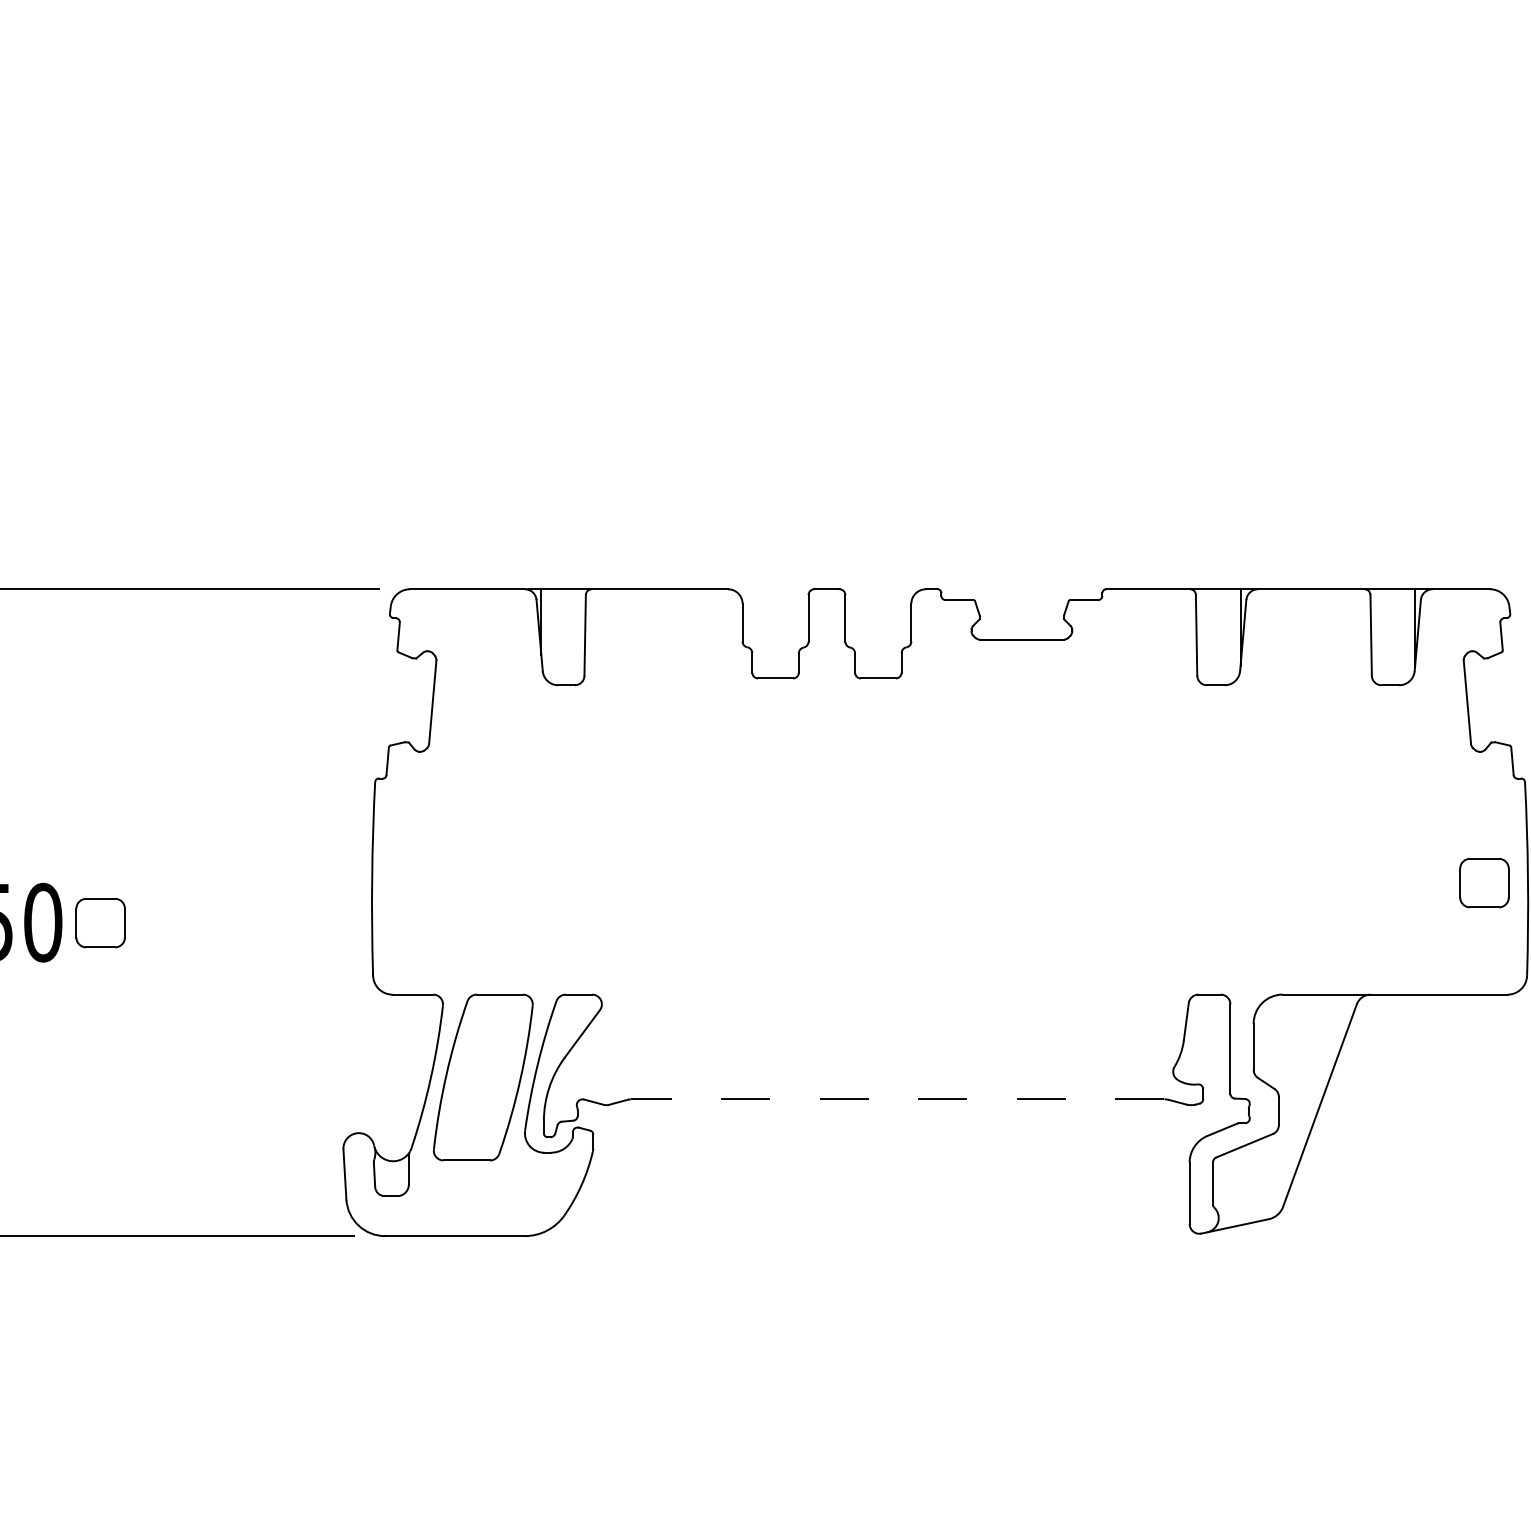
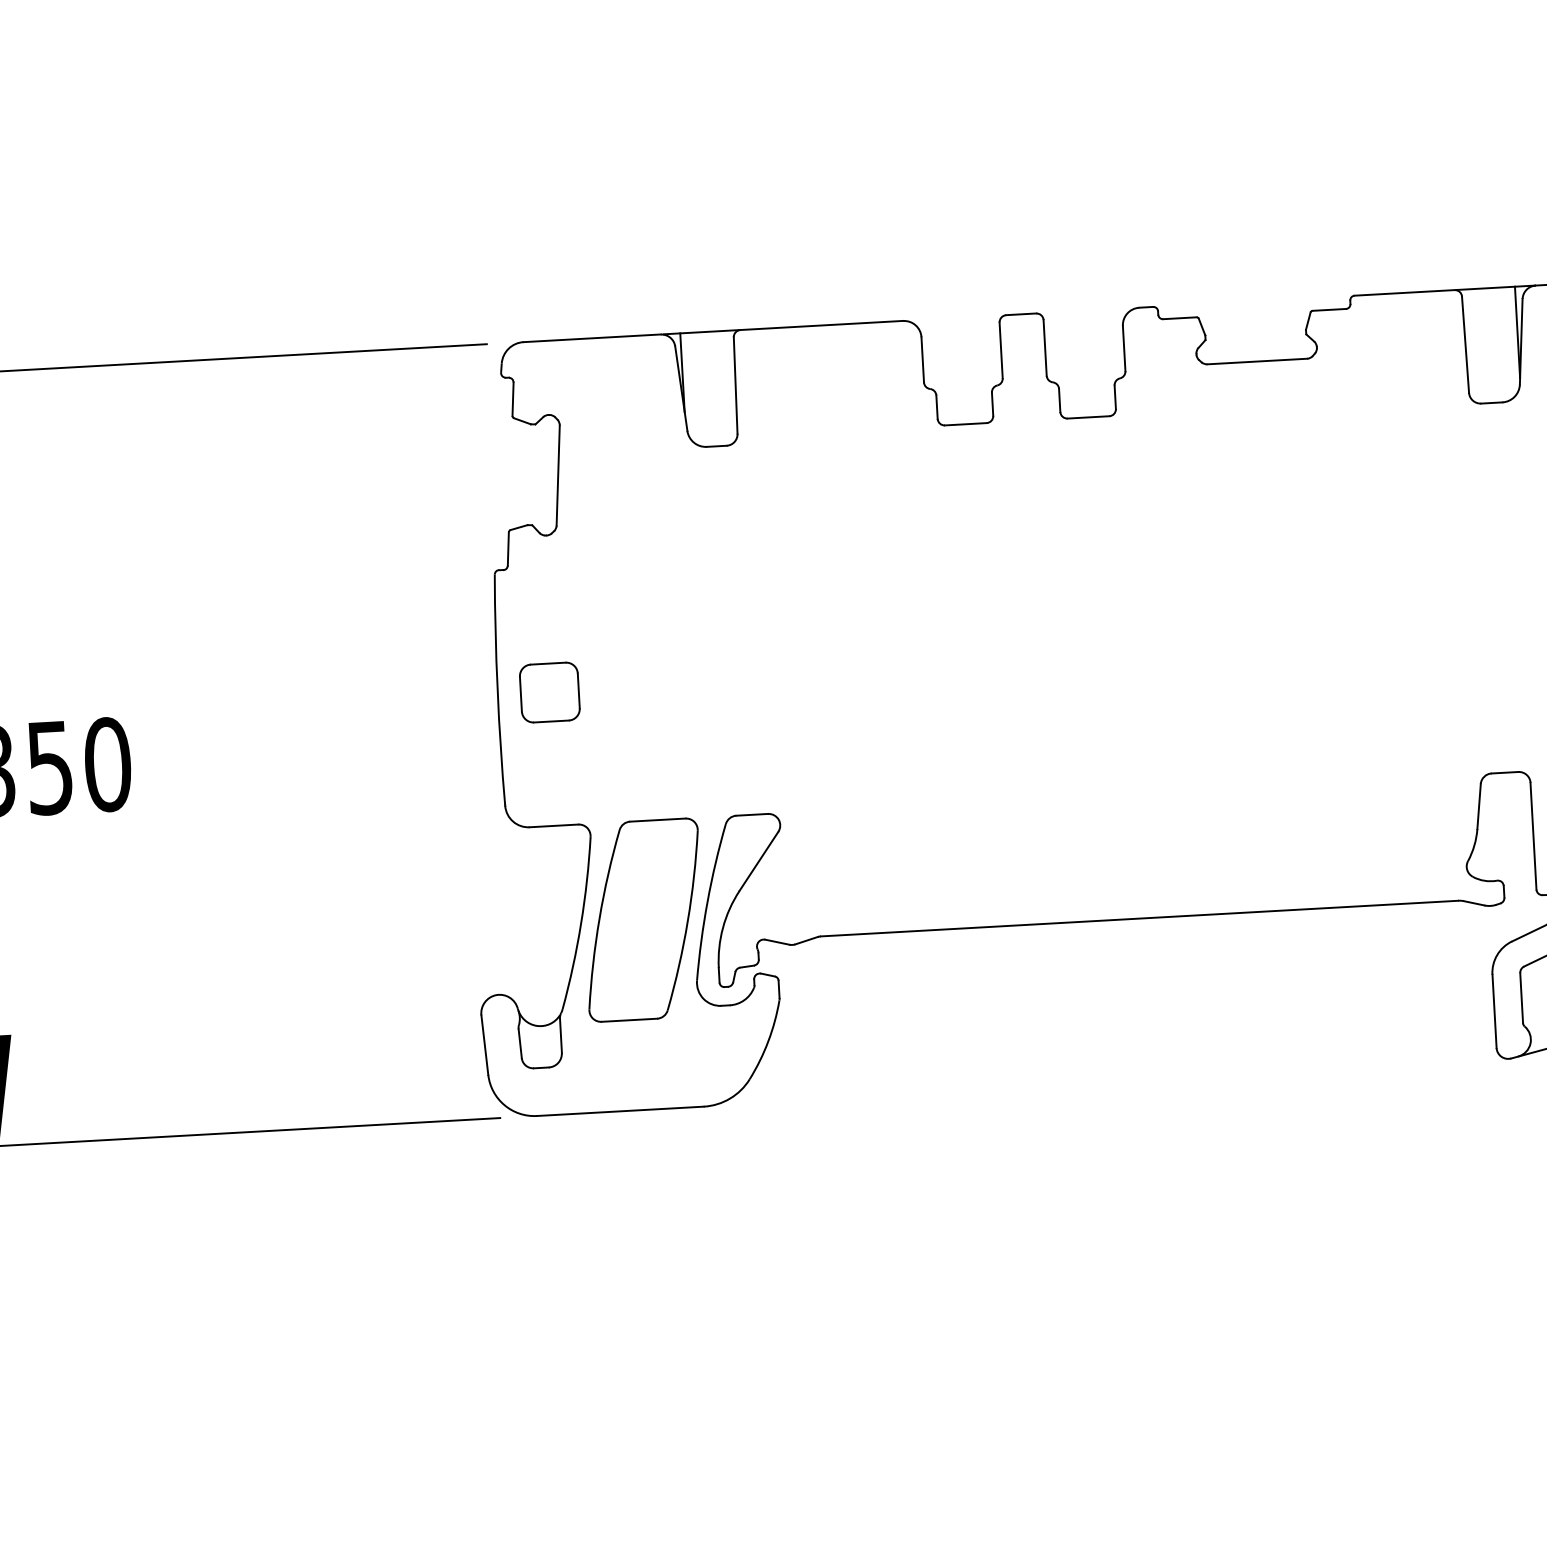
part: (100, 923) -> (549, 693), moved
line: (897, 1099) -> (1139, 918), dashed -> solid

